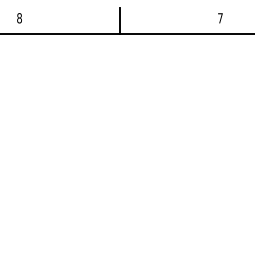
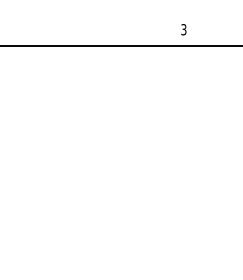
text: (220, 18) -> (183, 29), 7 -> 3
line: (120, 20) -> (74, 32), removed

